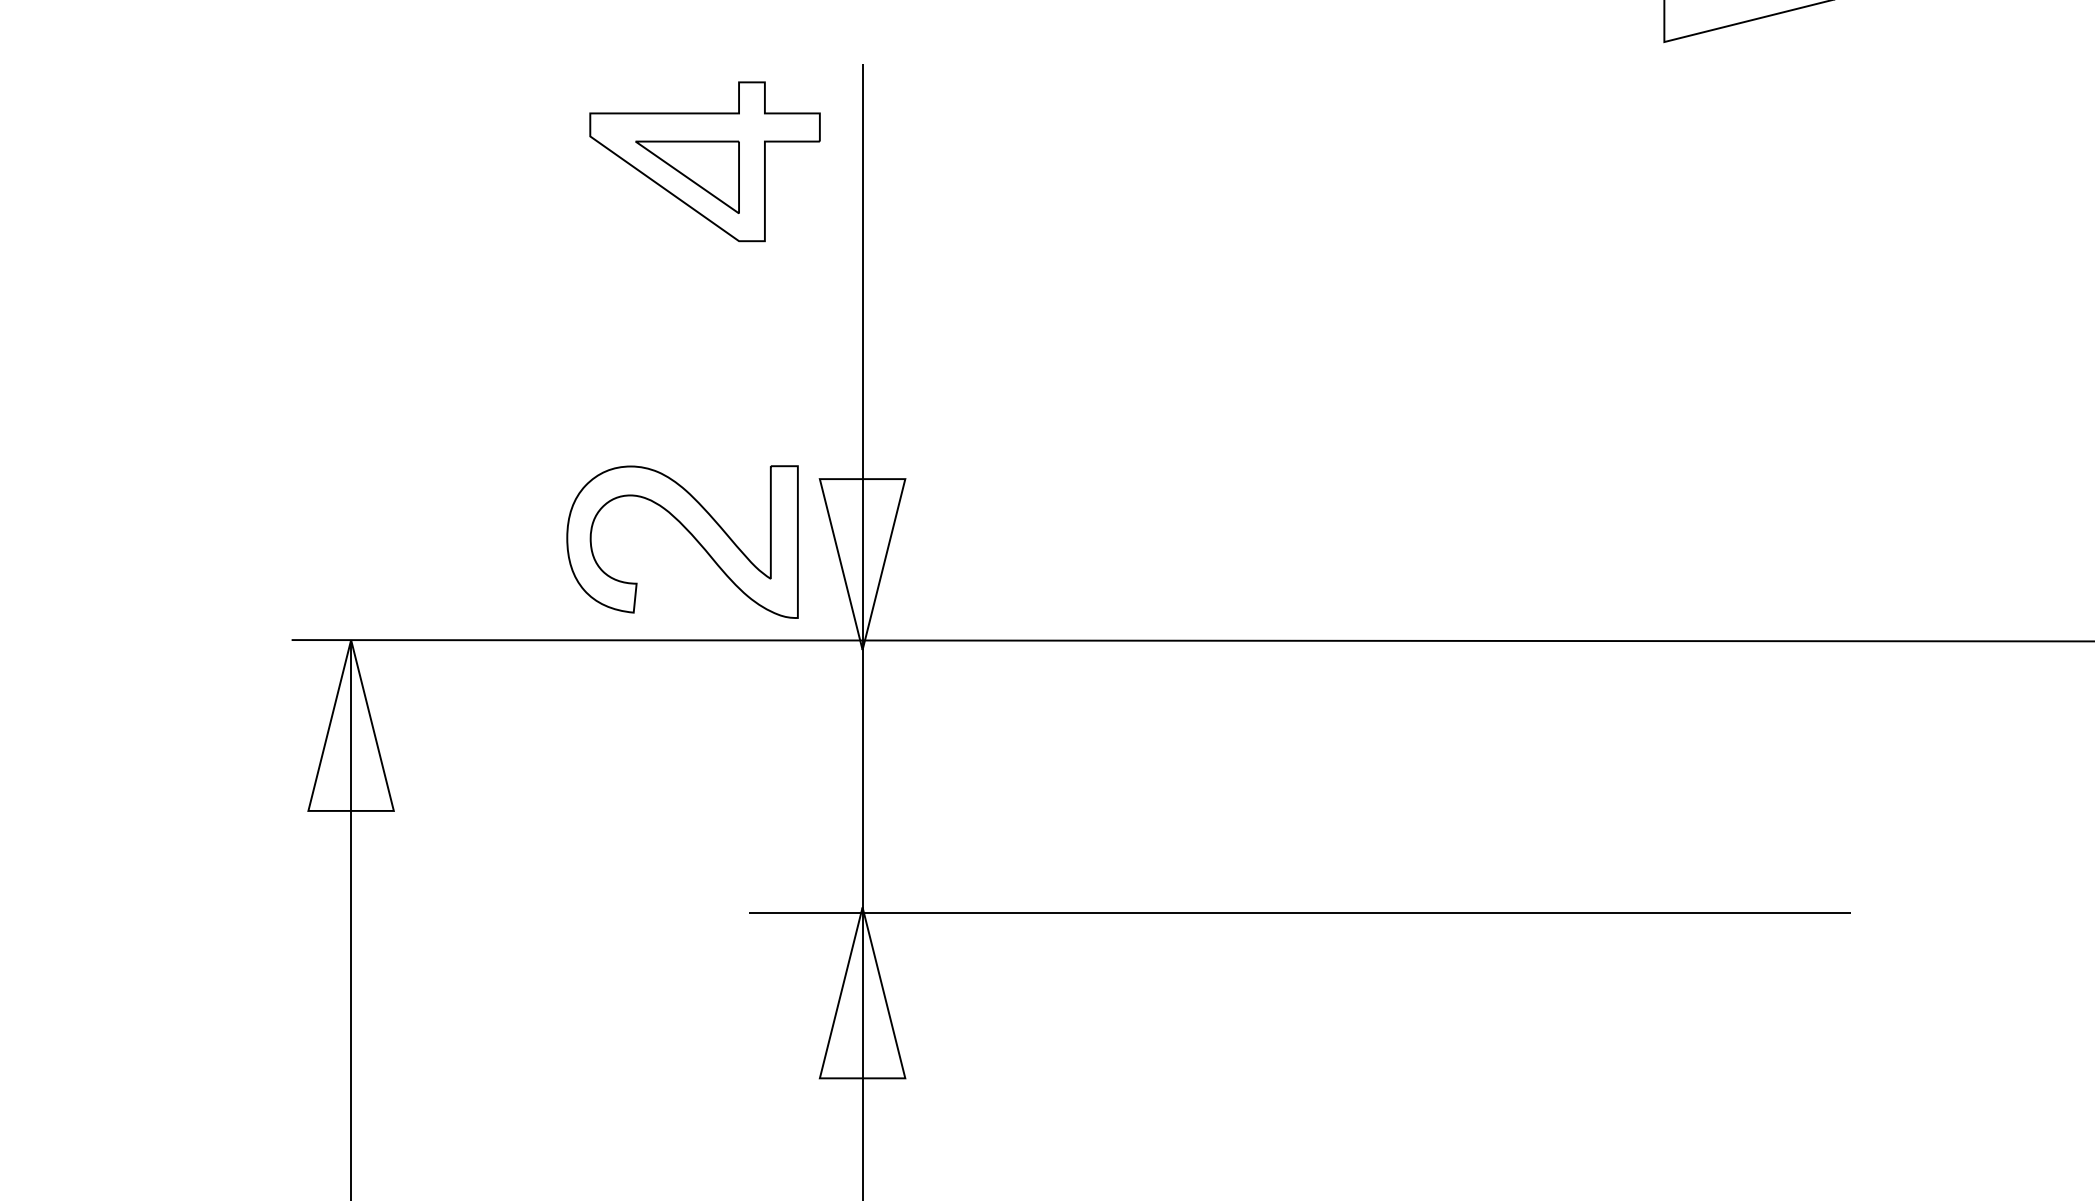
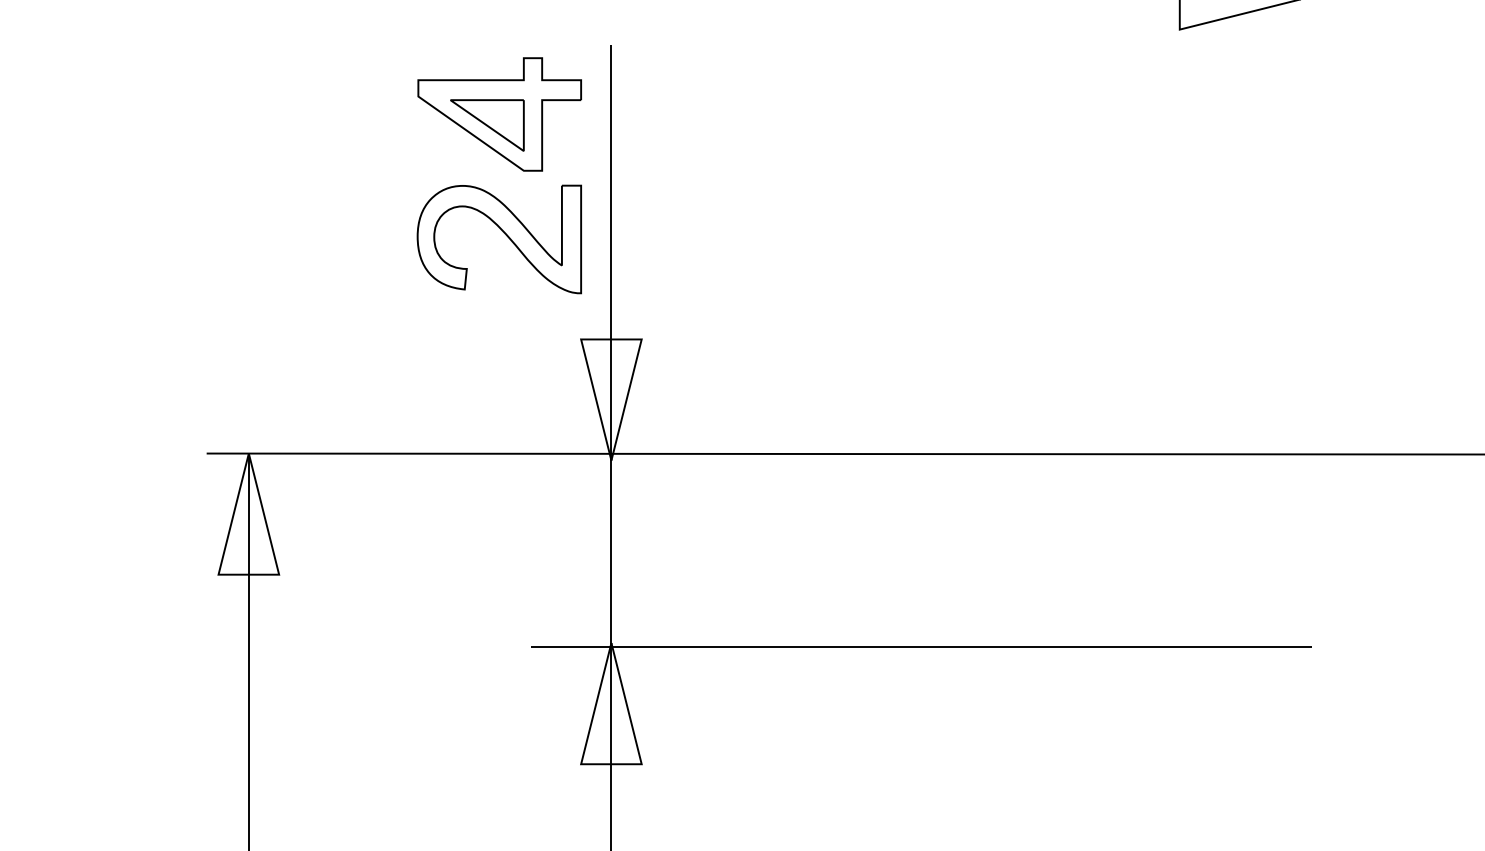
part: (689, 533) -> (504, 233), moved

